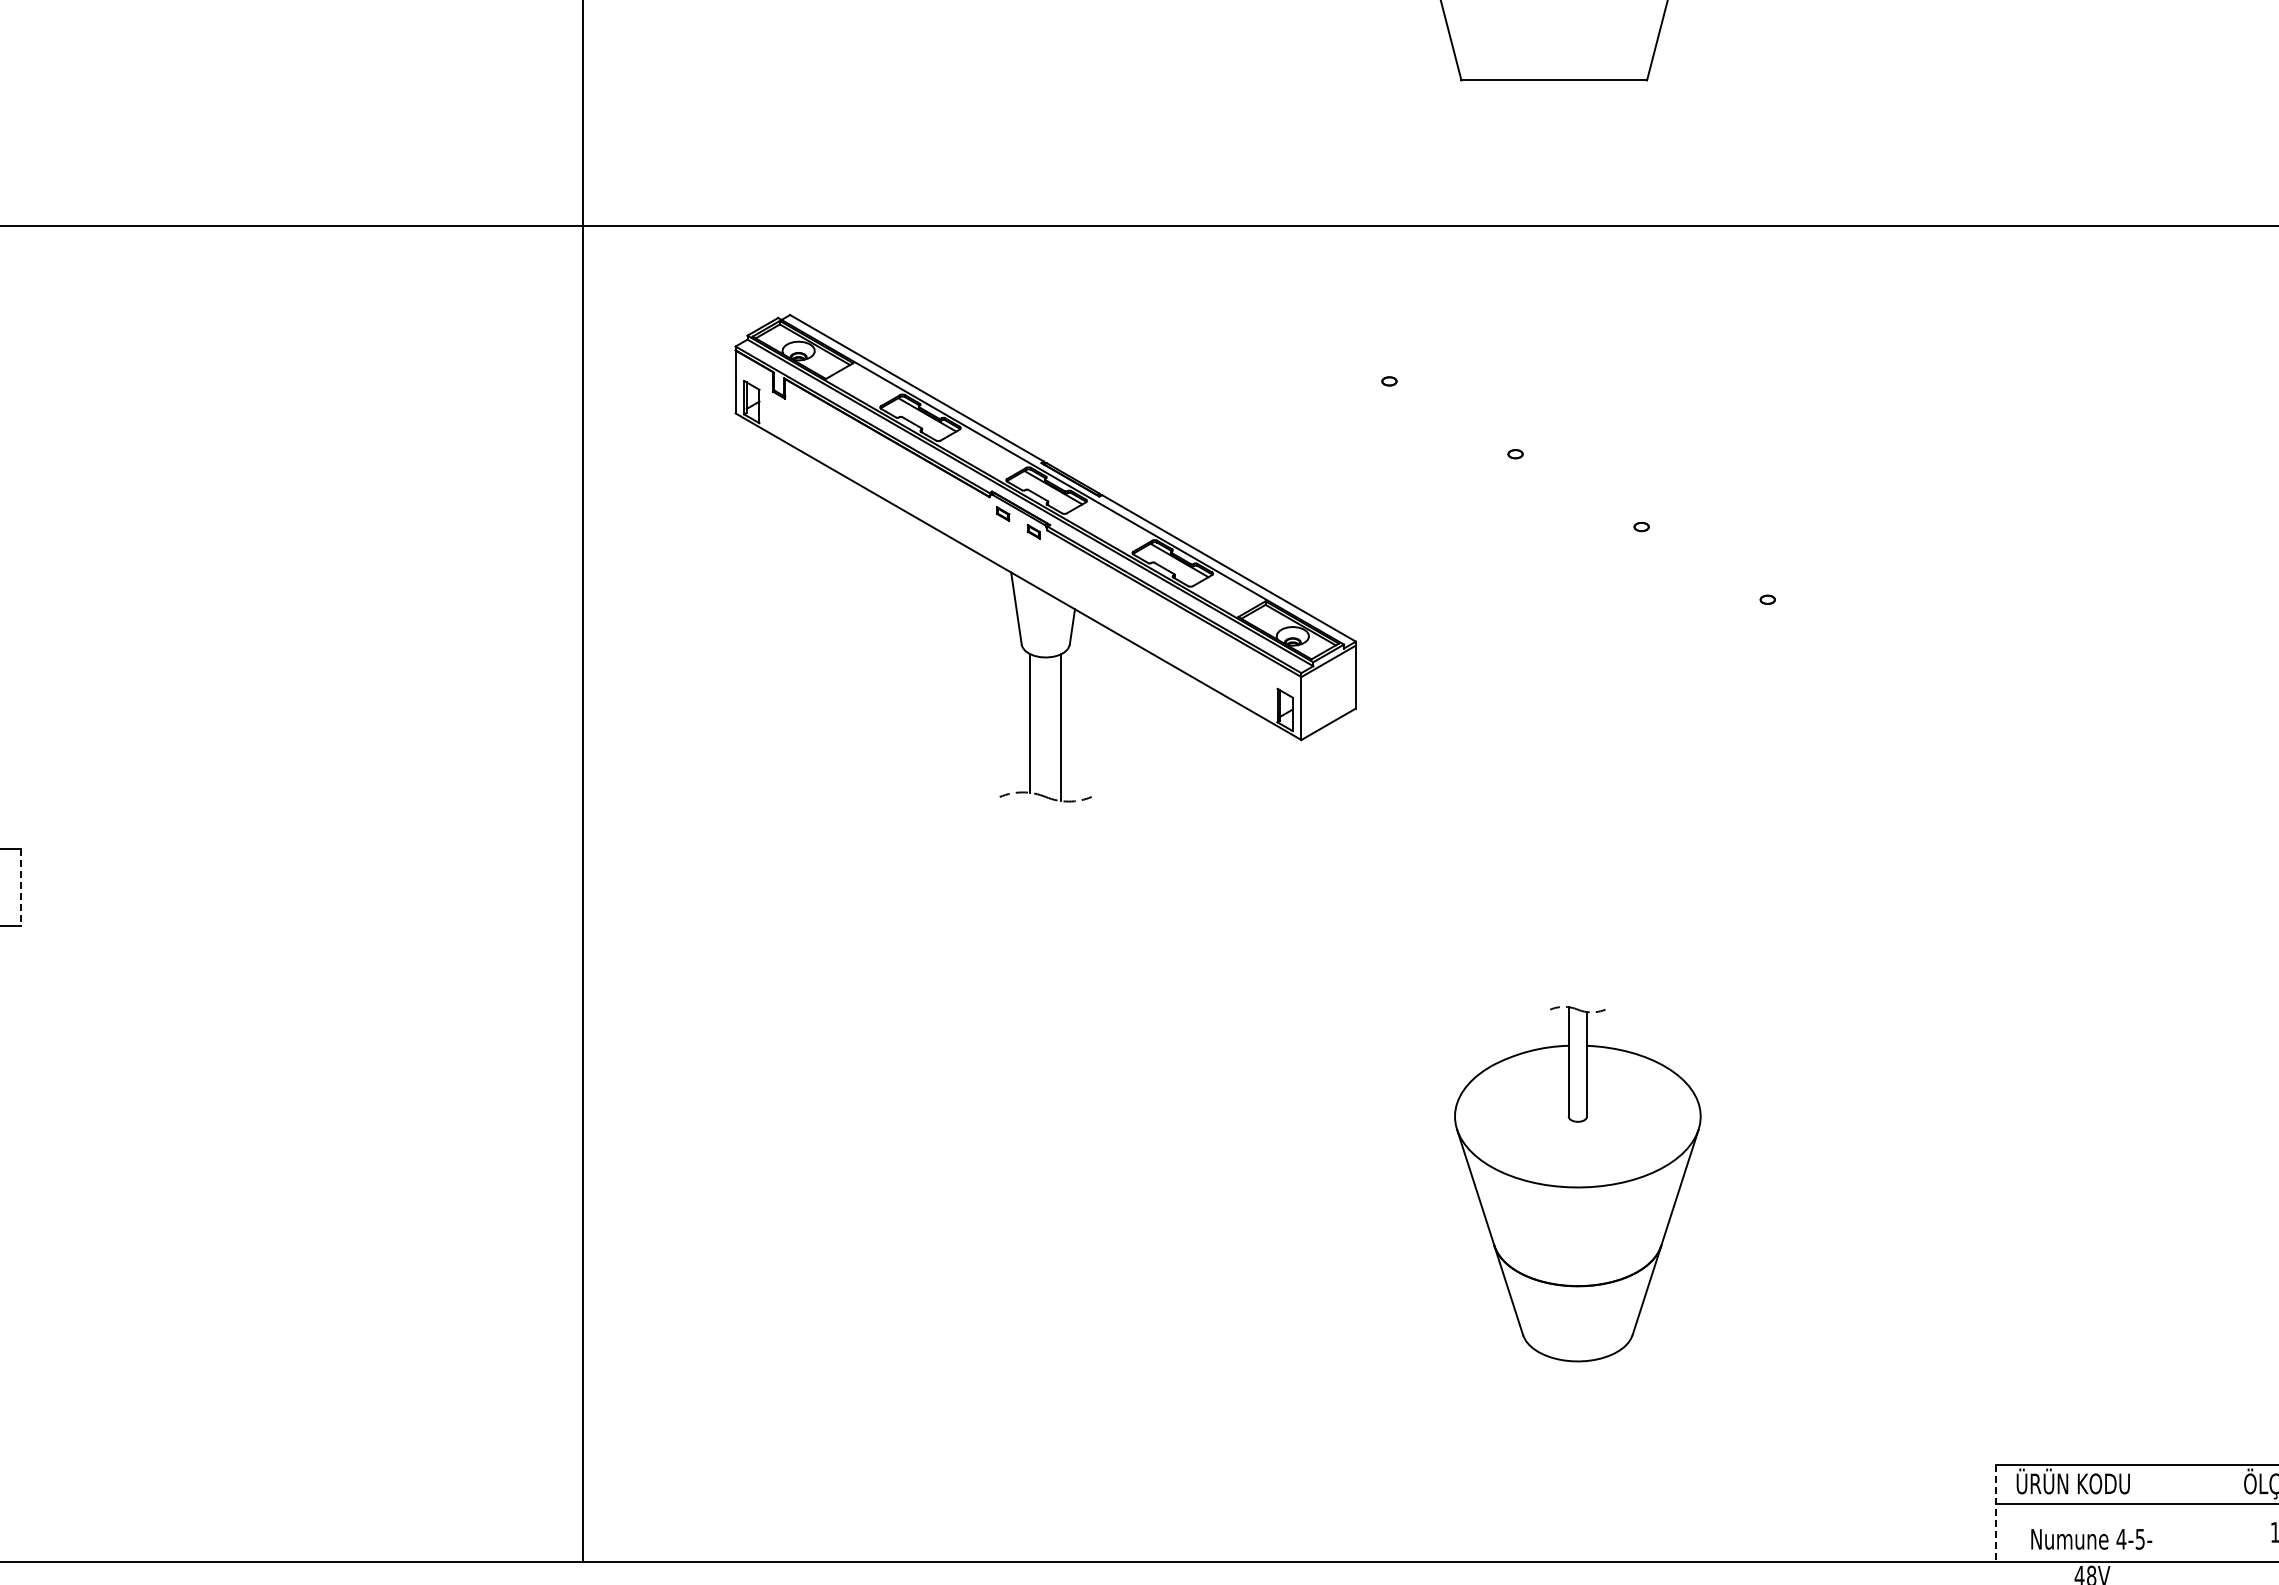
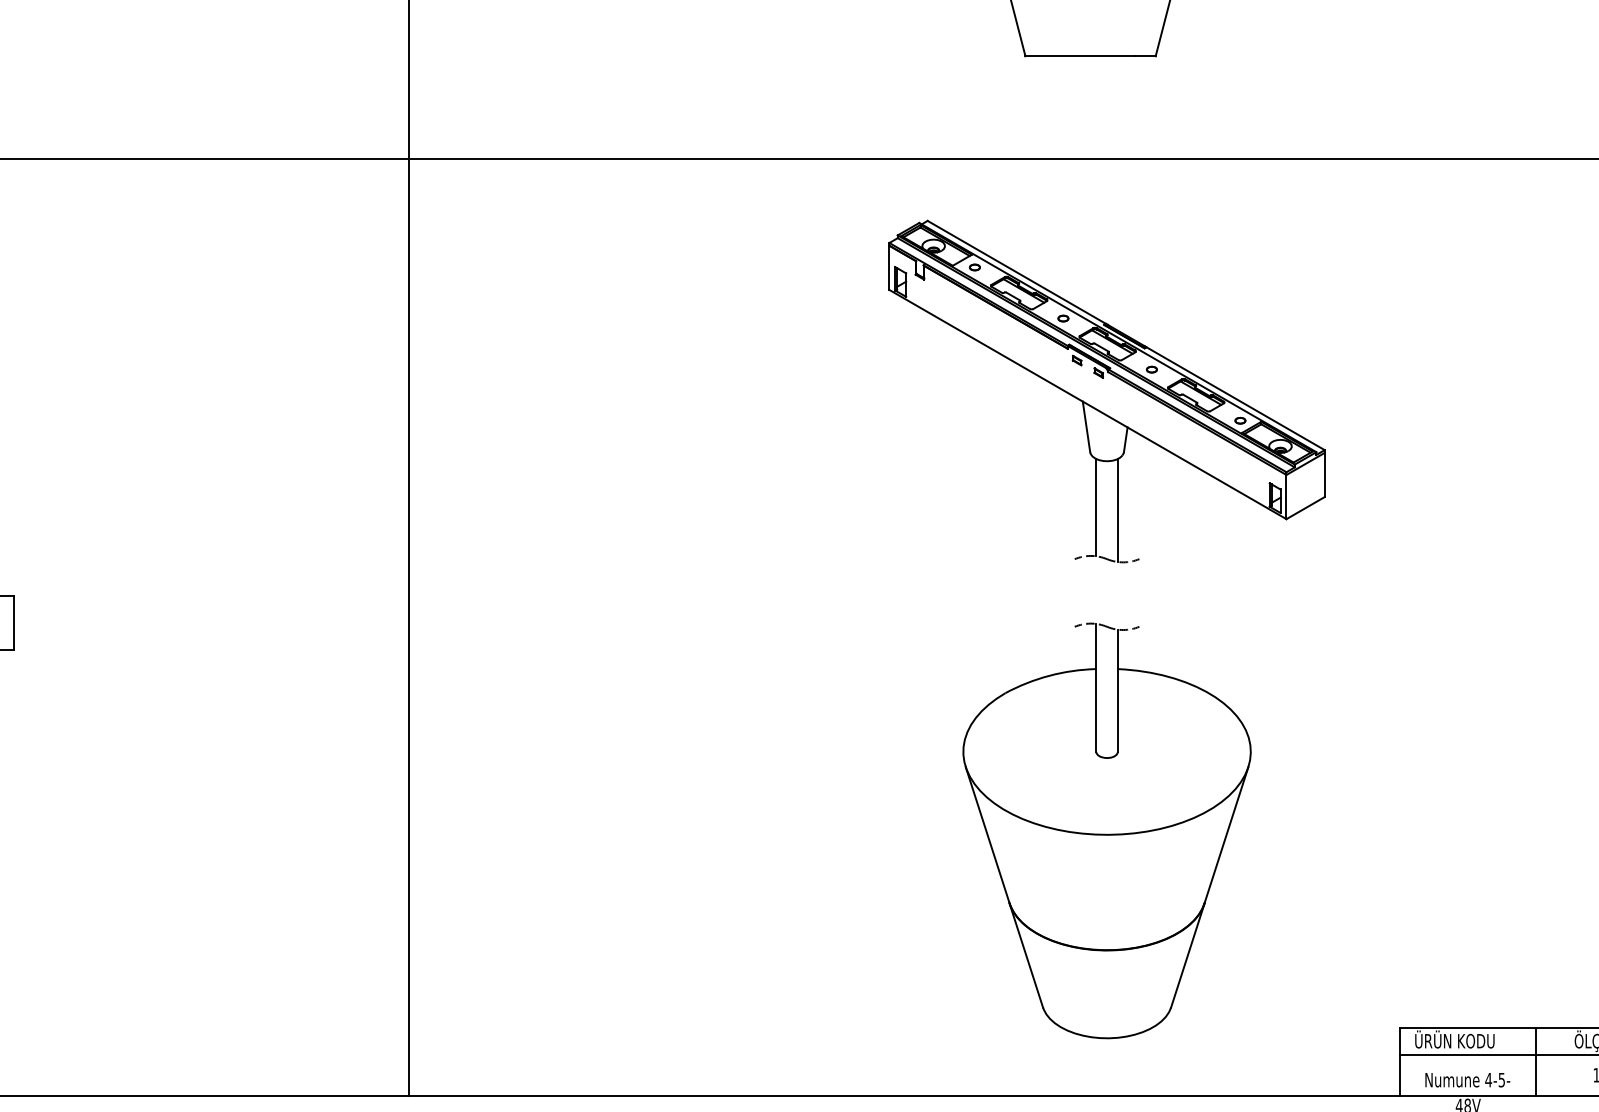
part: (1045, 558) -> (1106, 391), moved
line: (20, 887) -> (14, 622), dashed -> solid
part: (1577, 1183) -> (1106, 830), size x1.67
line: (1995, 1513) -> (1400, 1061), dashed -> solid
line: (2188, 1513) -> (1535, 1061), added

